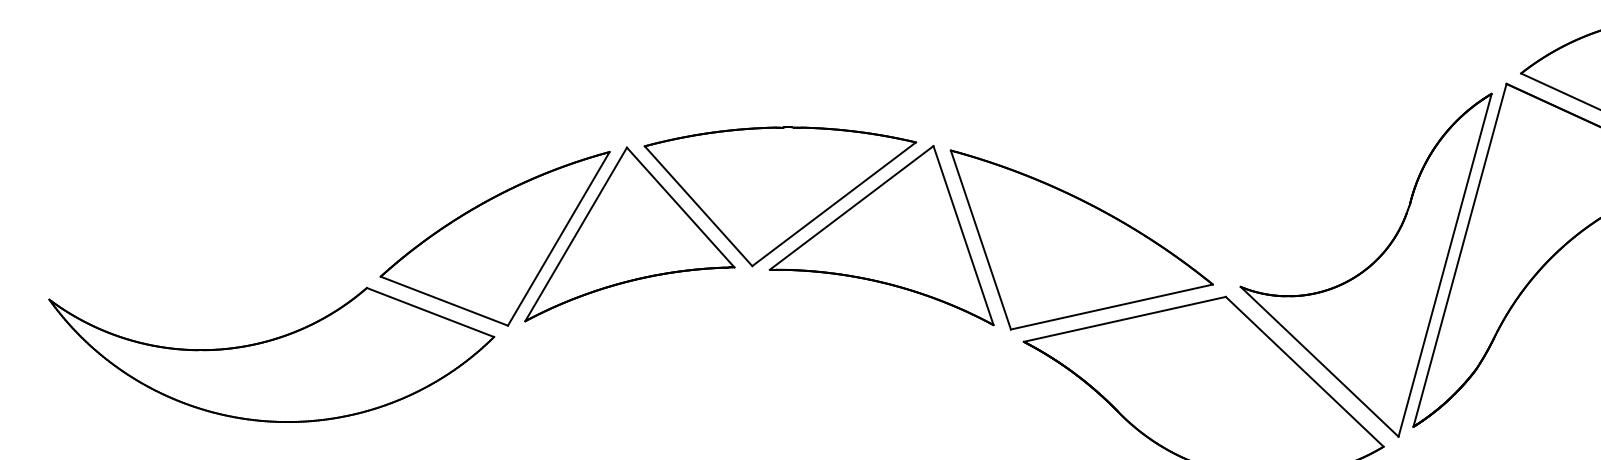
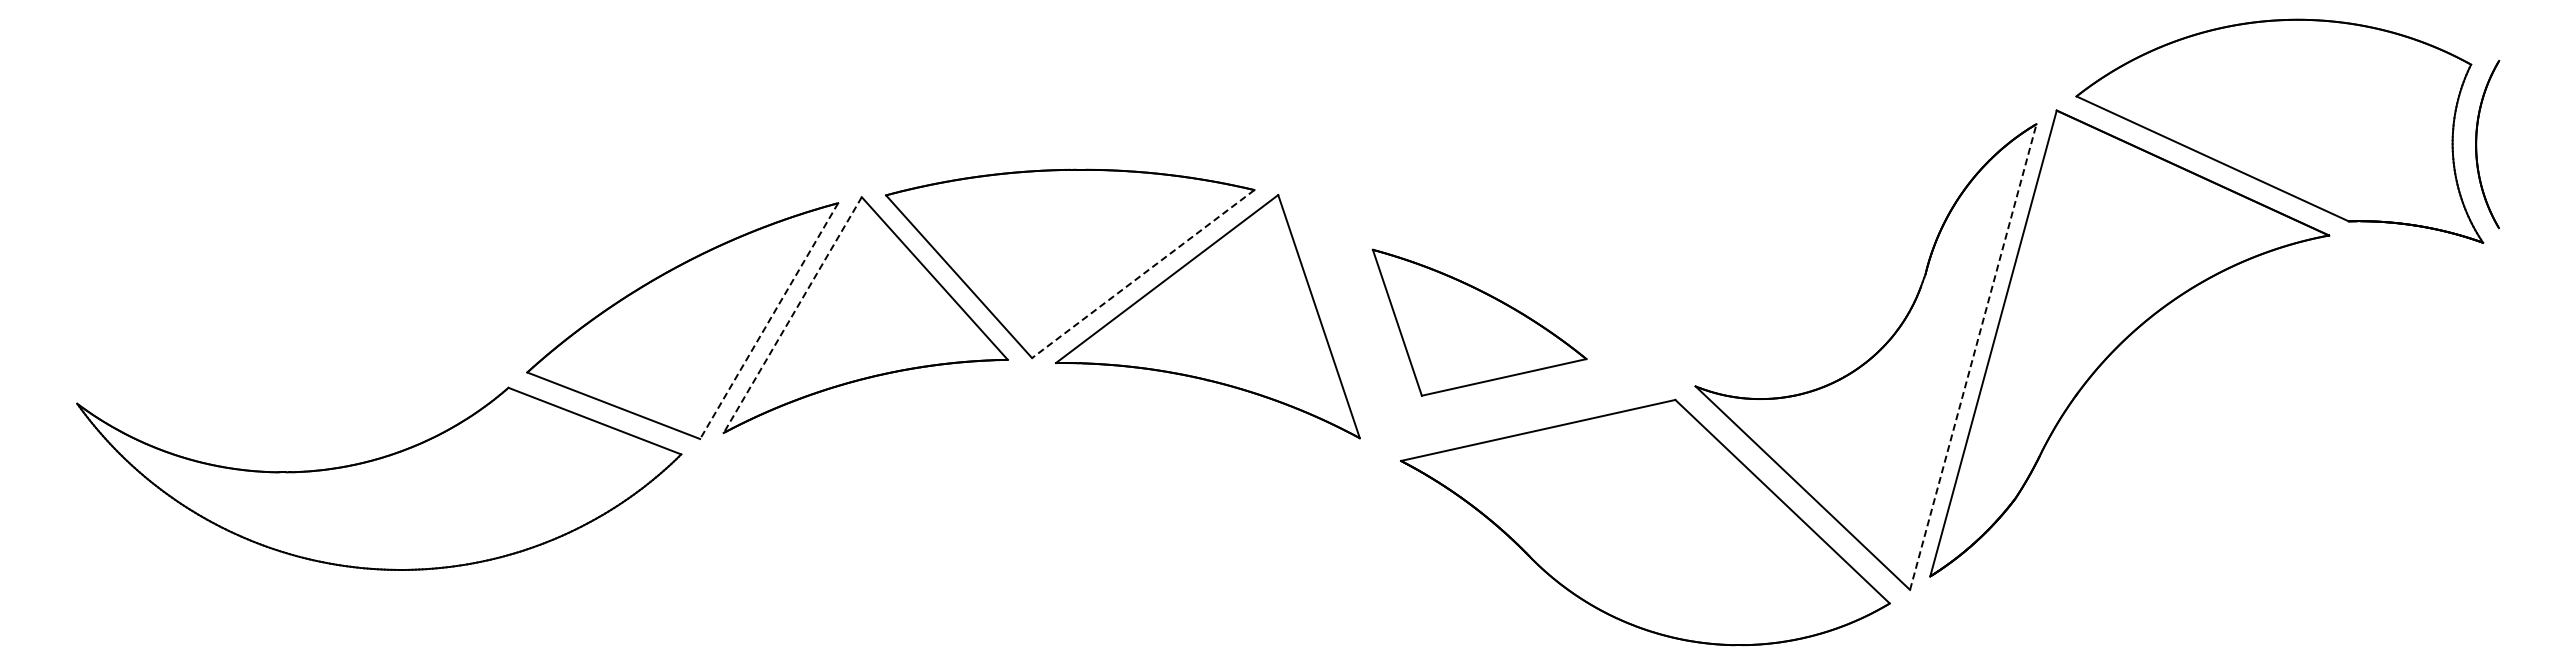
line: (833, 204) -> (1142, 274), solid -> dashed
line: (575, 234) -> (792, 315), solid -> dashed
line: (559, 239) -> (769, 321), solid -> dashed
part: (1081, 239) -> (1479, 322), size x0.6
line: (1445, 264) -> (1973, 356), solid -> dashed

